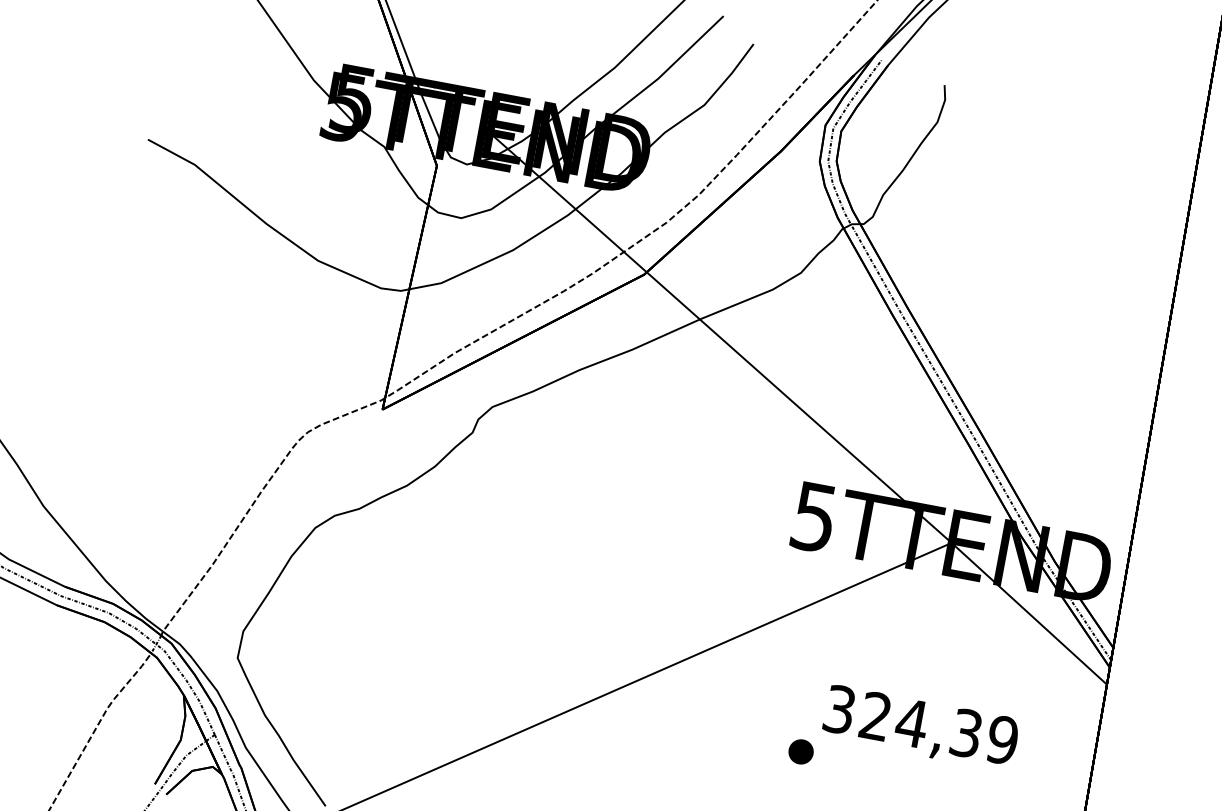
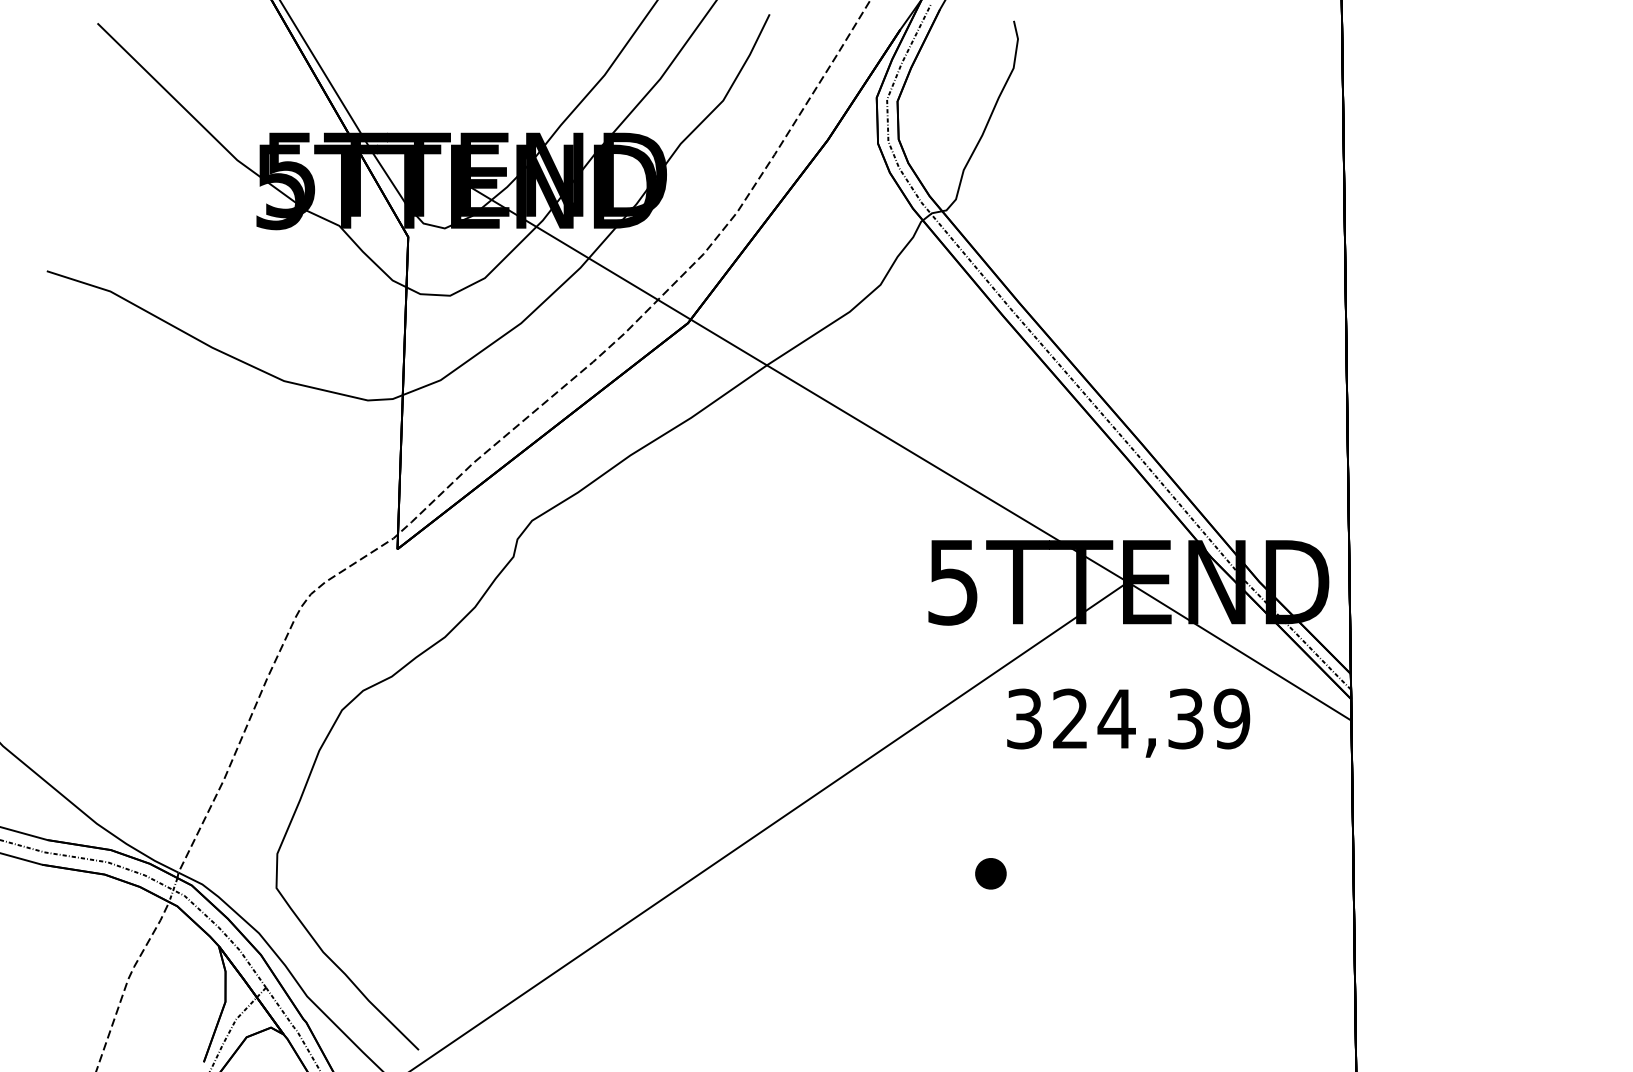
text: (920, 727) -> (1128, 722), moved

